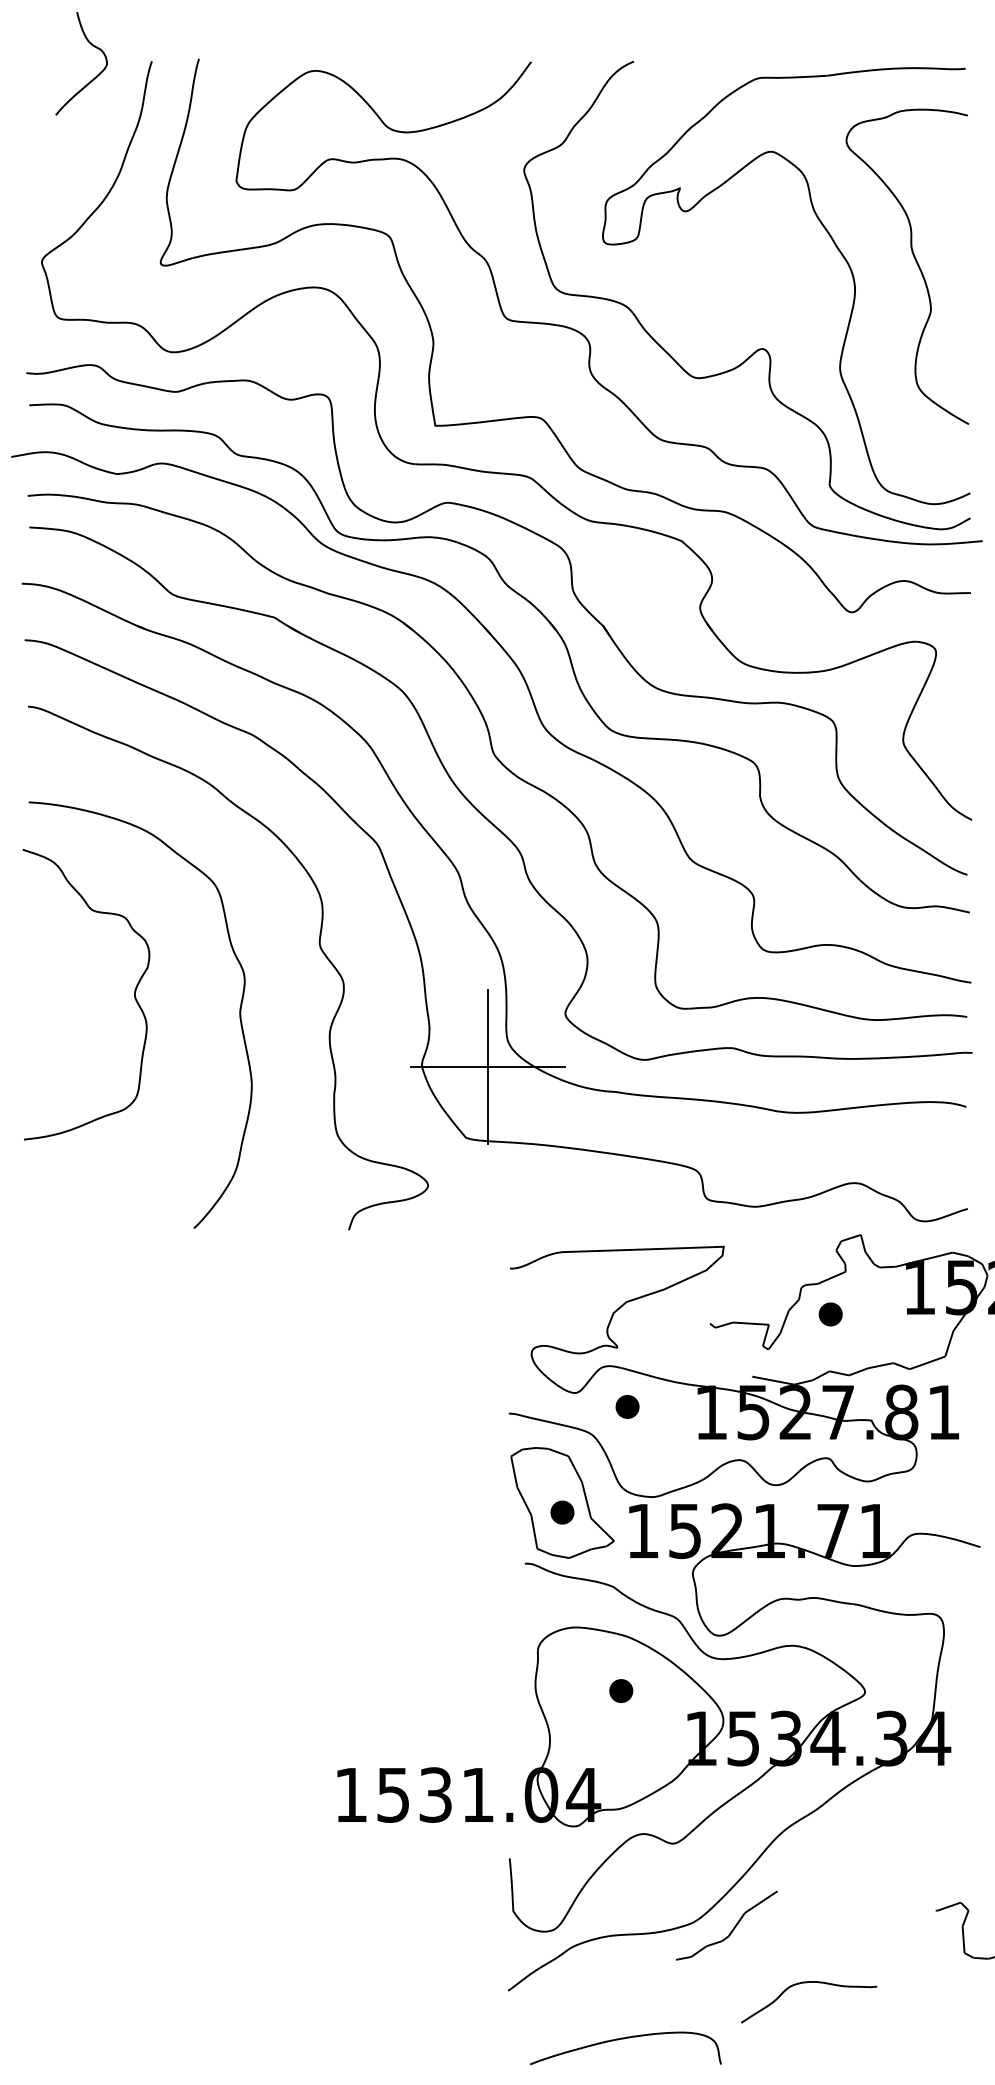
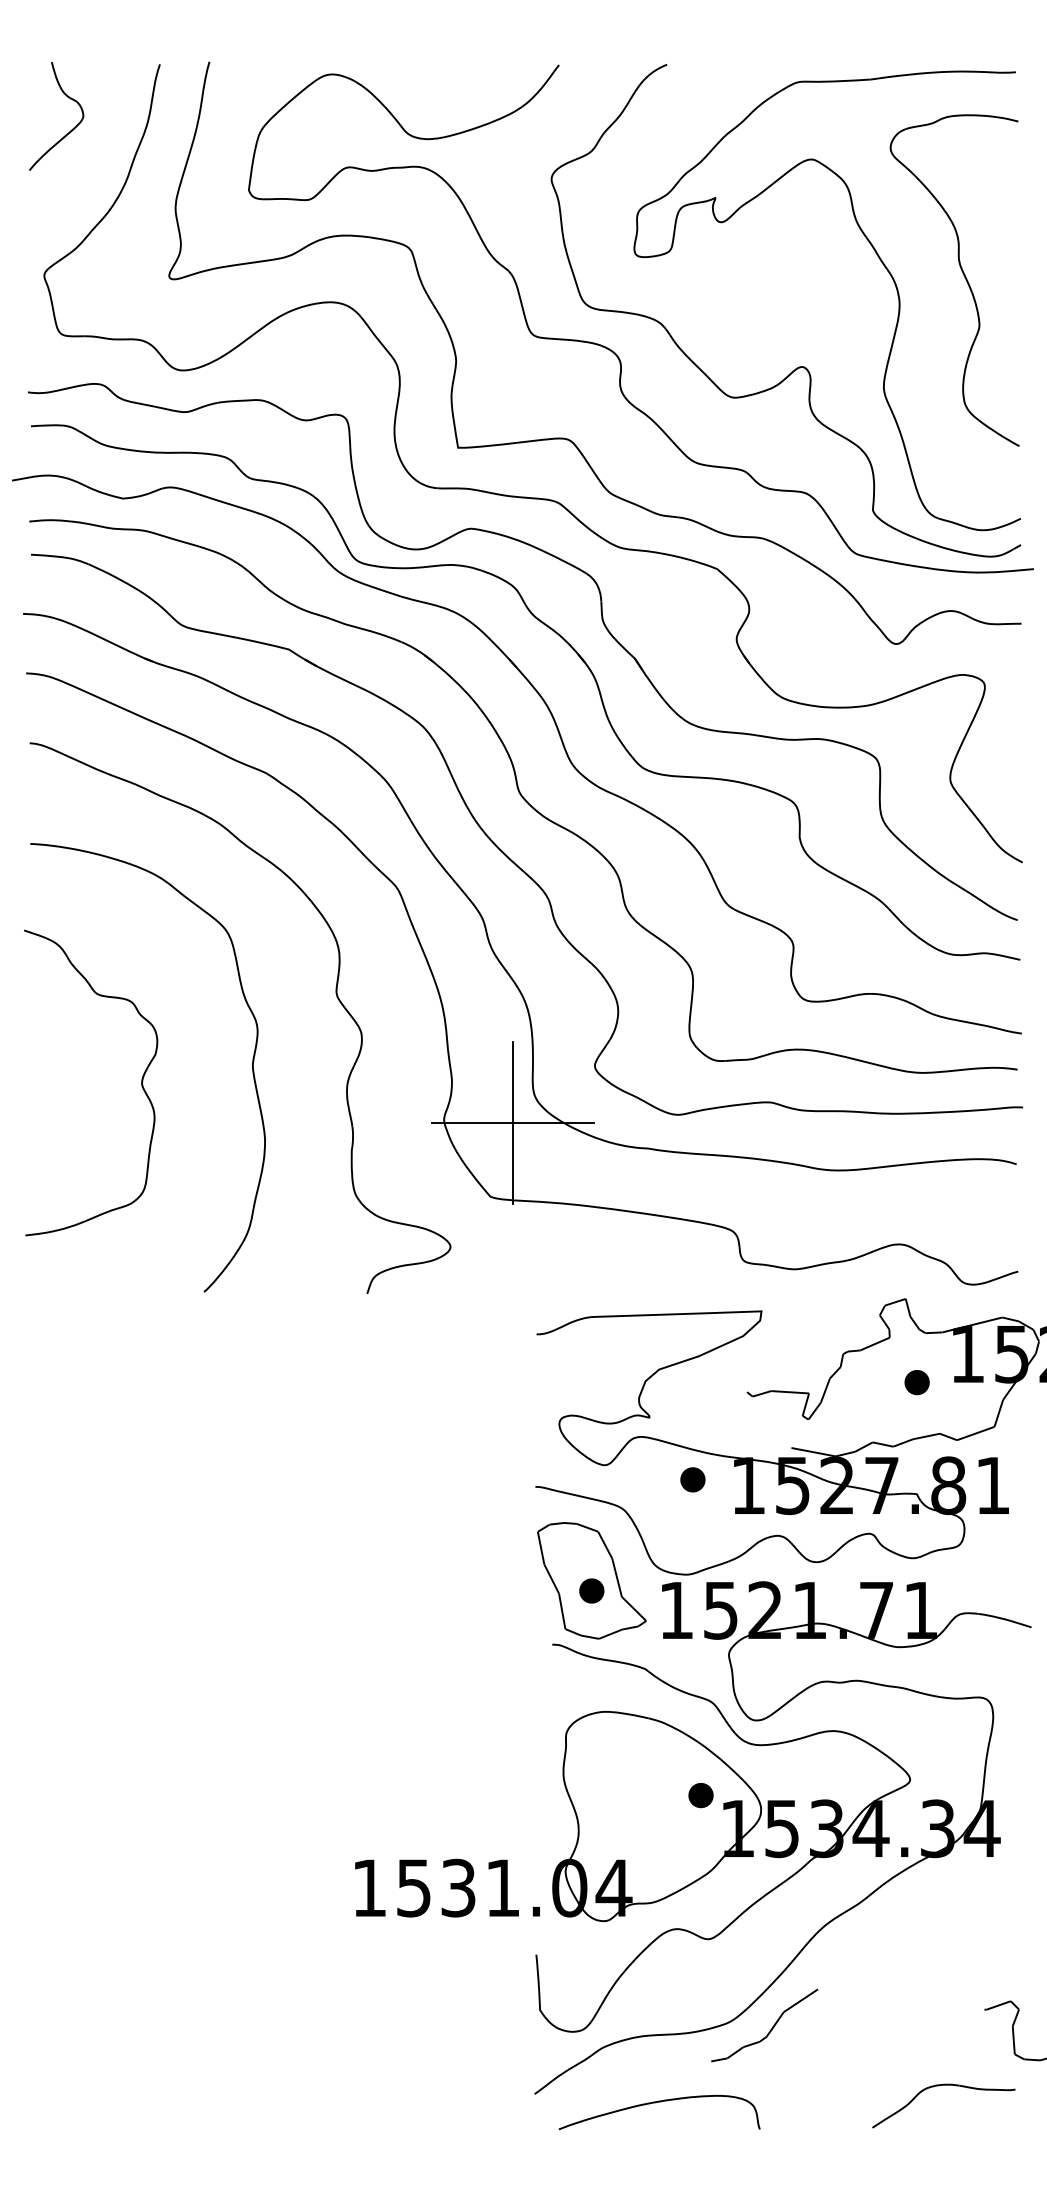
part: (95, 76) -> (71, 129), moved
part: (134, 994) -> (141, 1082), moved
part: (830, 1314) -> (916, 1382), moved
part: (627, 1406) -> (692, 1479), moved
part: (621, 1690) -> (701, 1794), moved
part: (806, 1983) -> (941, 2086), moved
curve: (624, 2039) -> (658, 2103), moved

